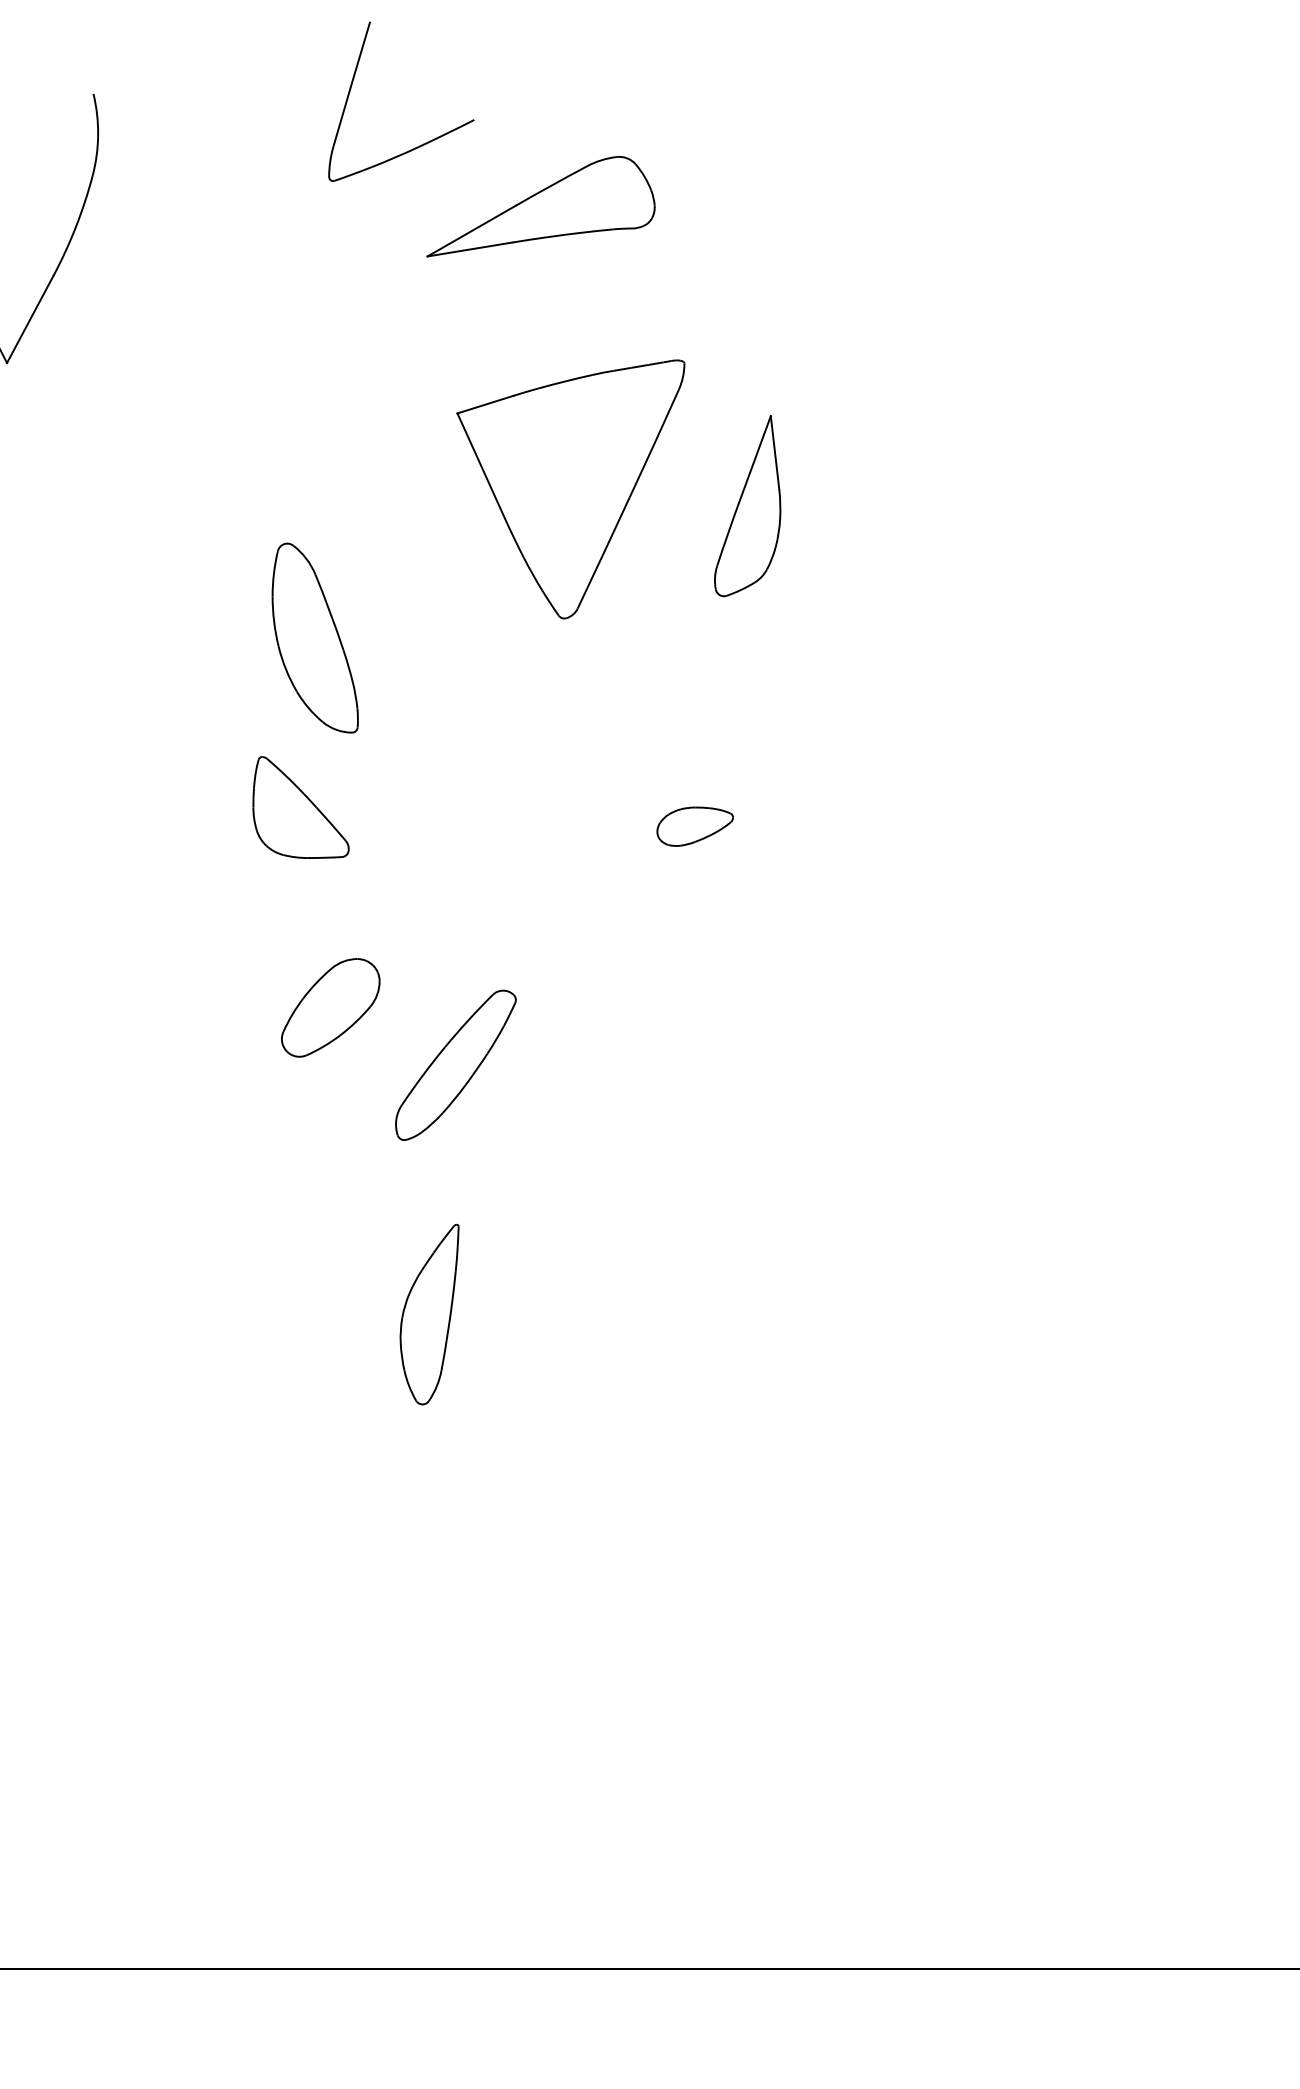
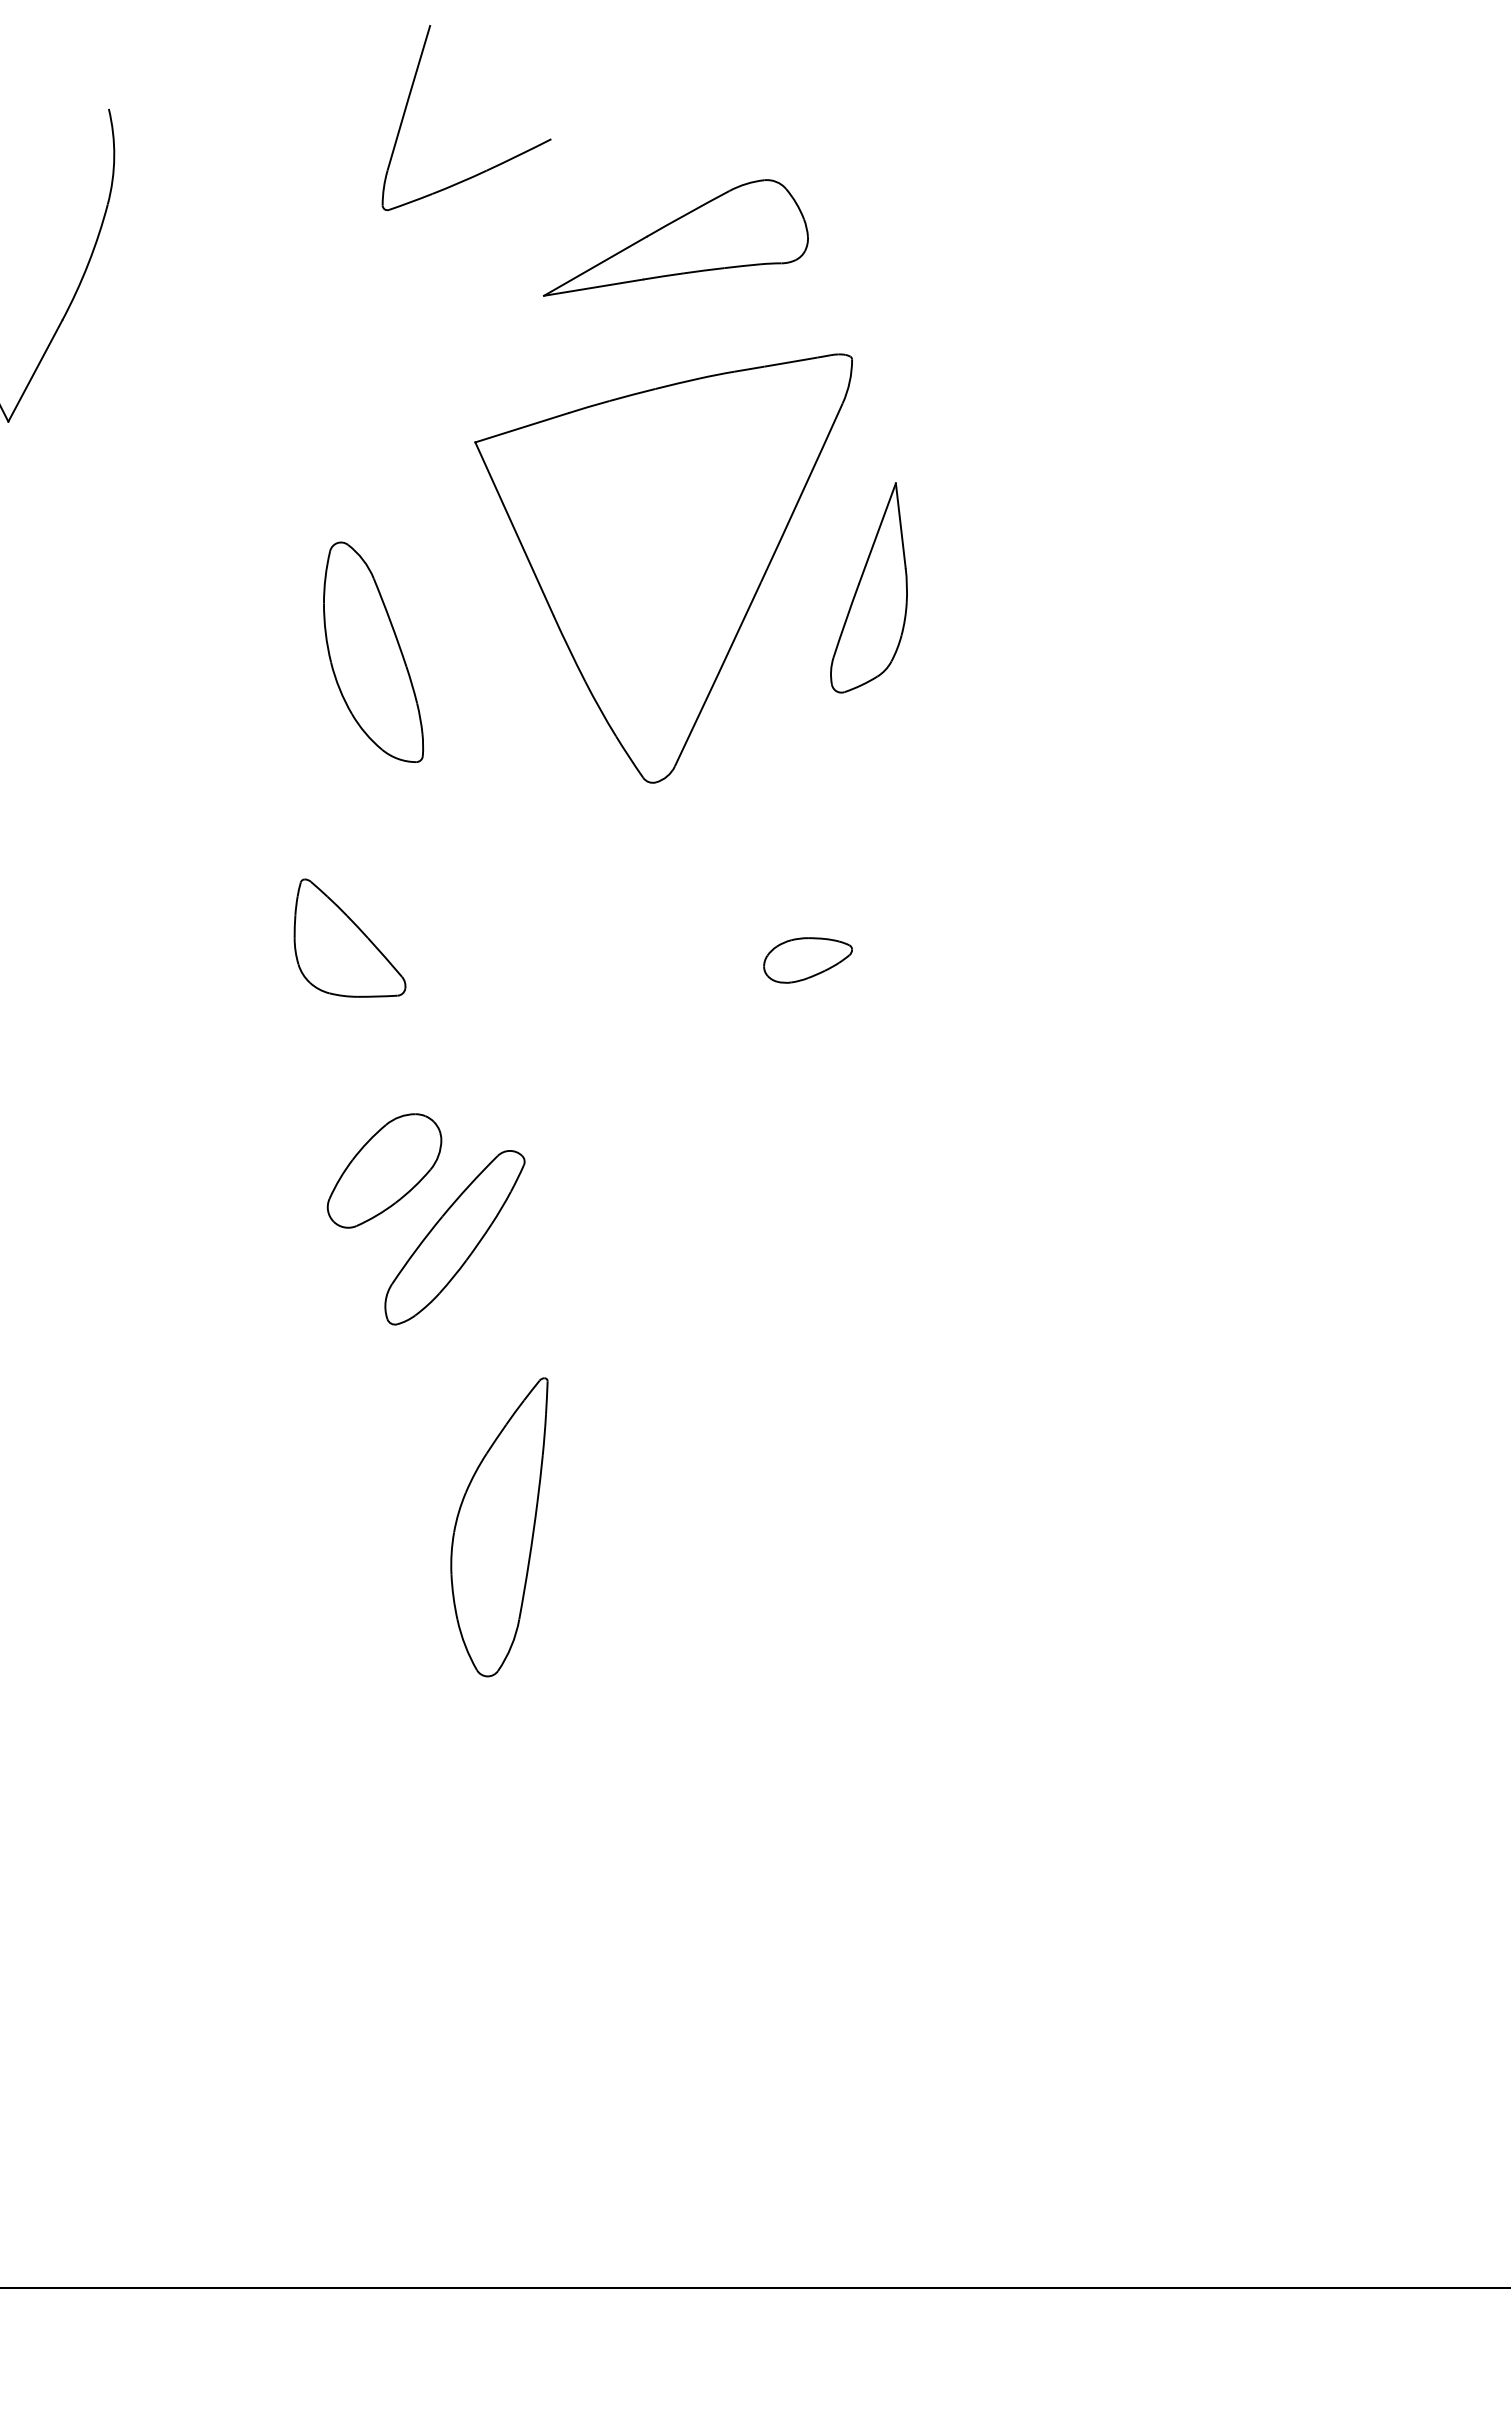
part: (540, 206) -> (675, 237), moved
part: (570, 489) -> (663, 568), size x1.43
part: (315, 637) -> (373, 651), moved
part: (455, 1065) -> (454, 1237), moved
part: (429, 1314) -> (499, 1527), size x1.43

